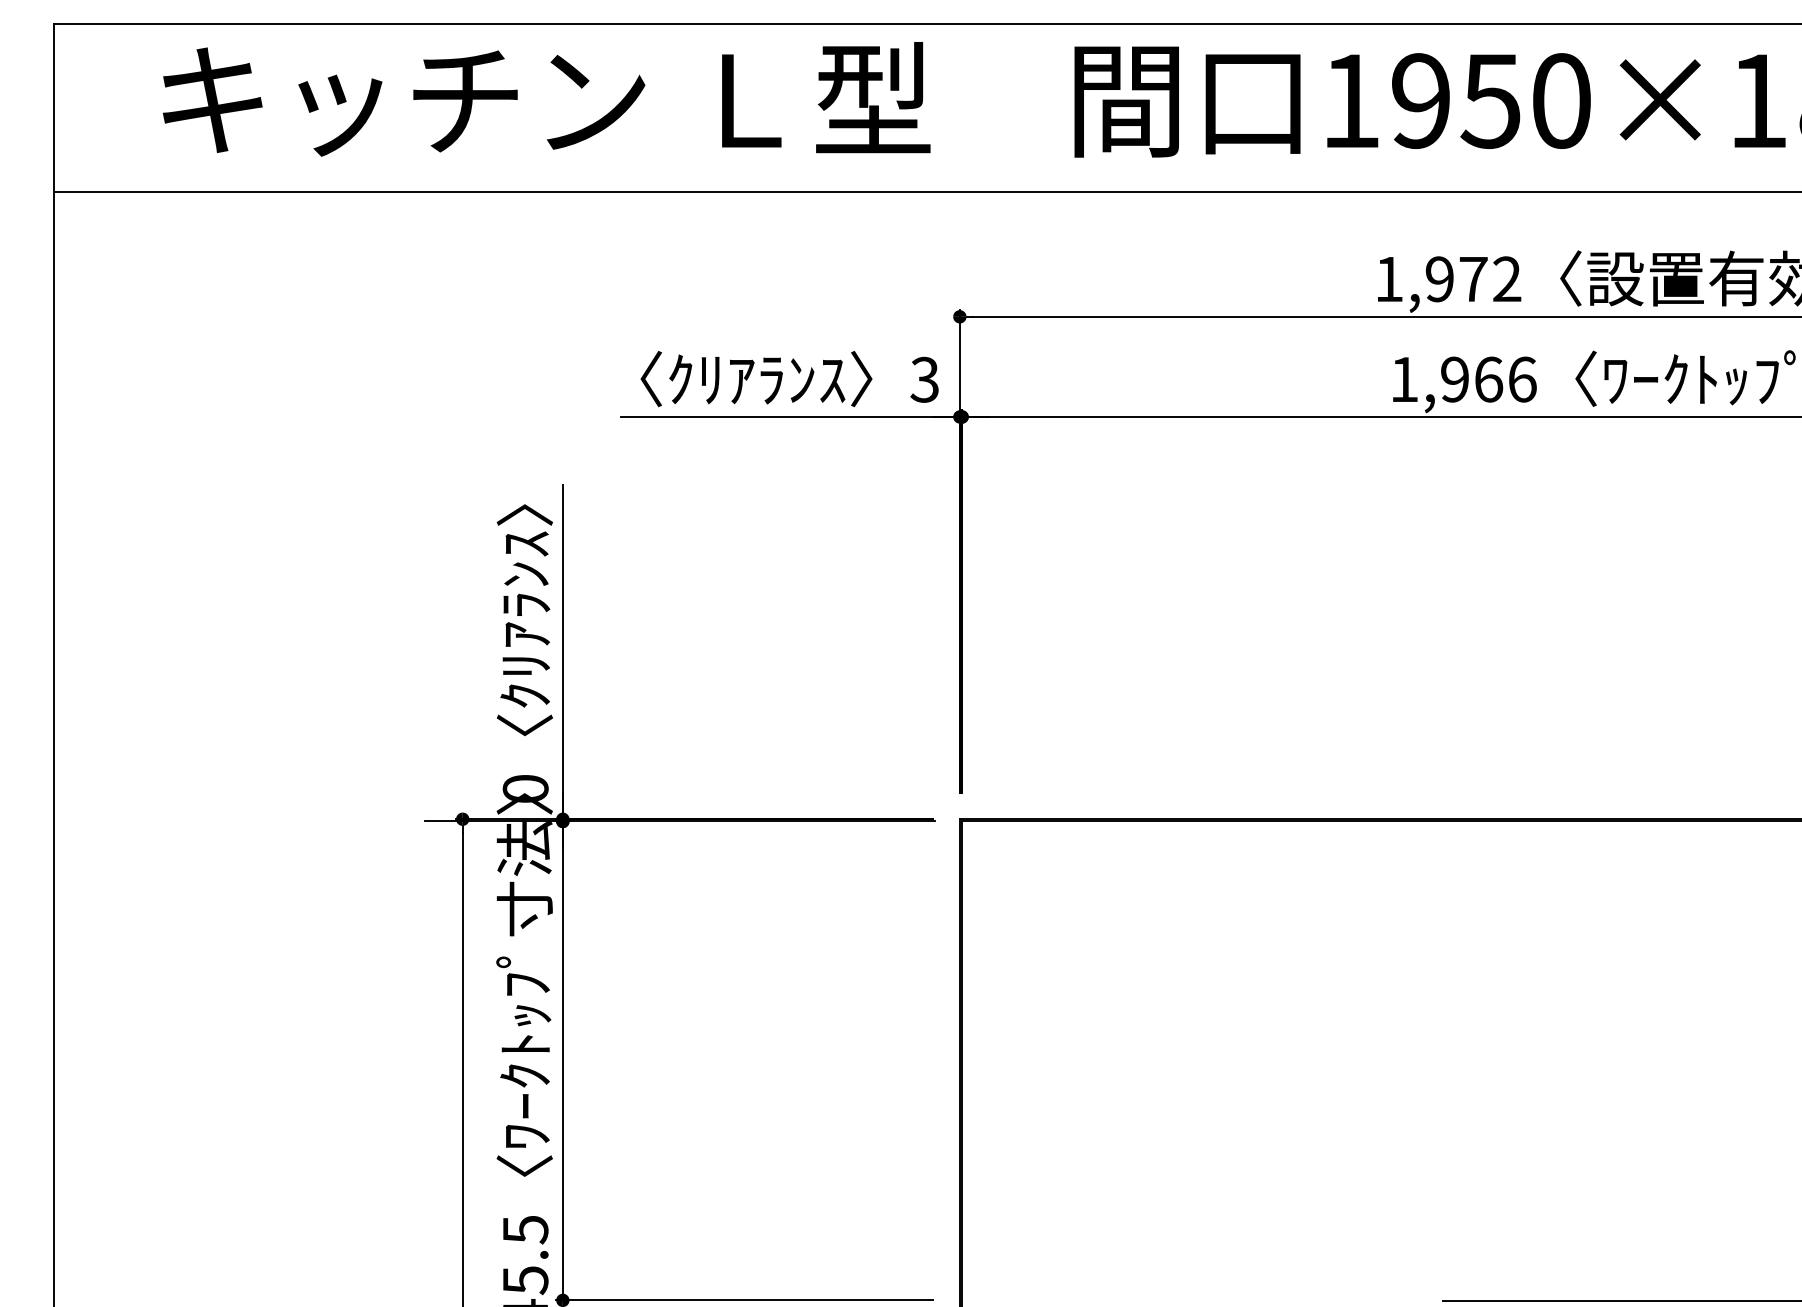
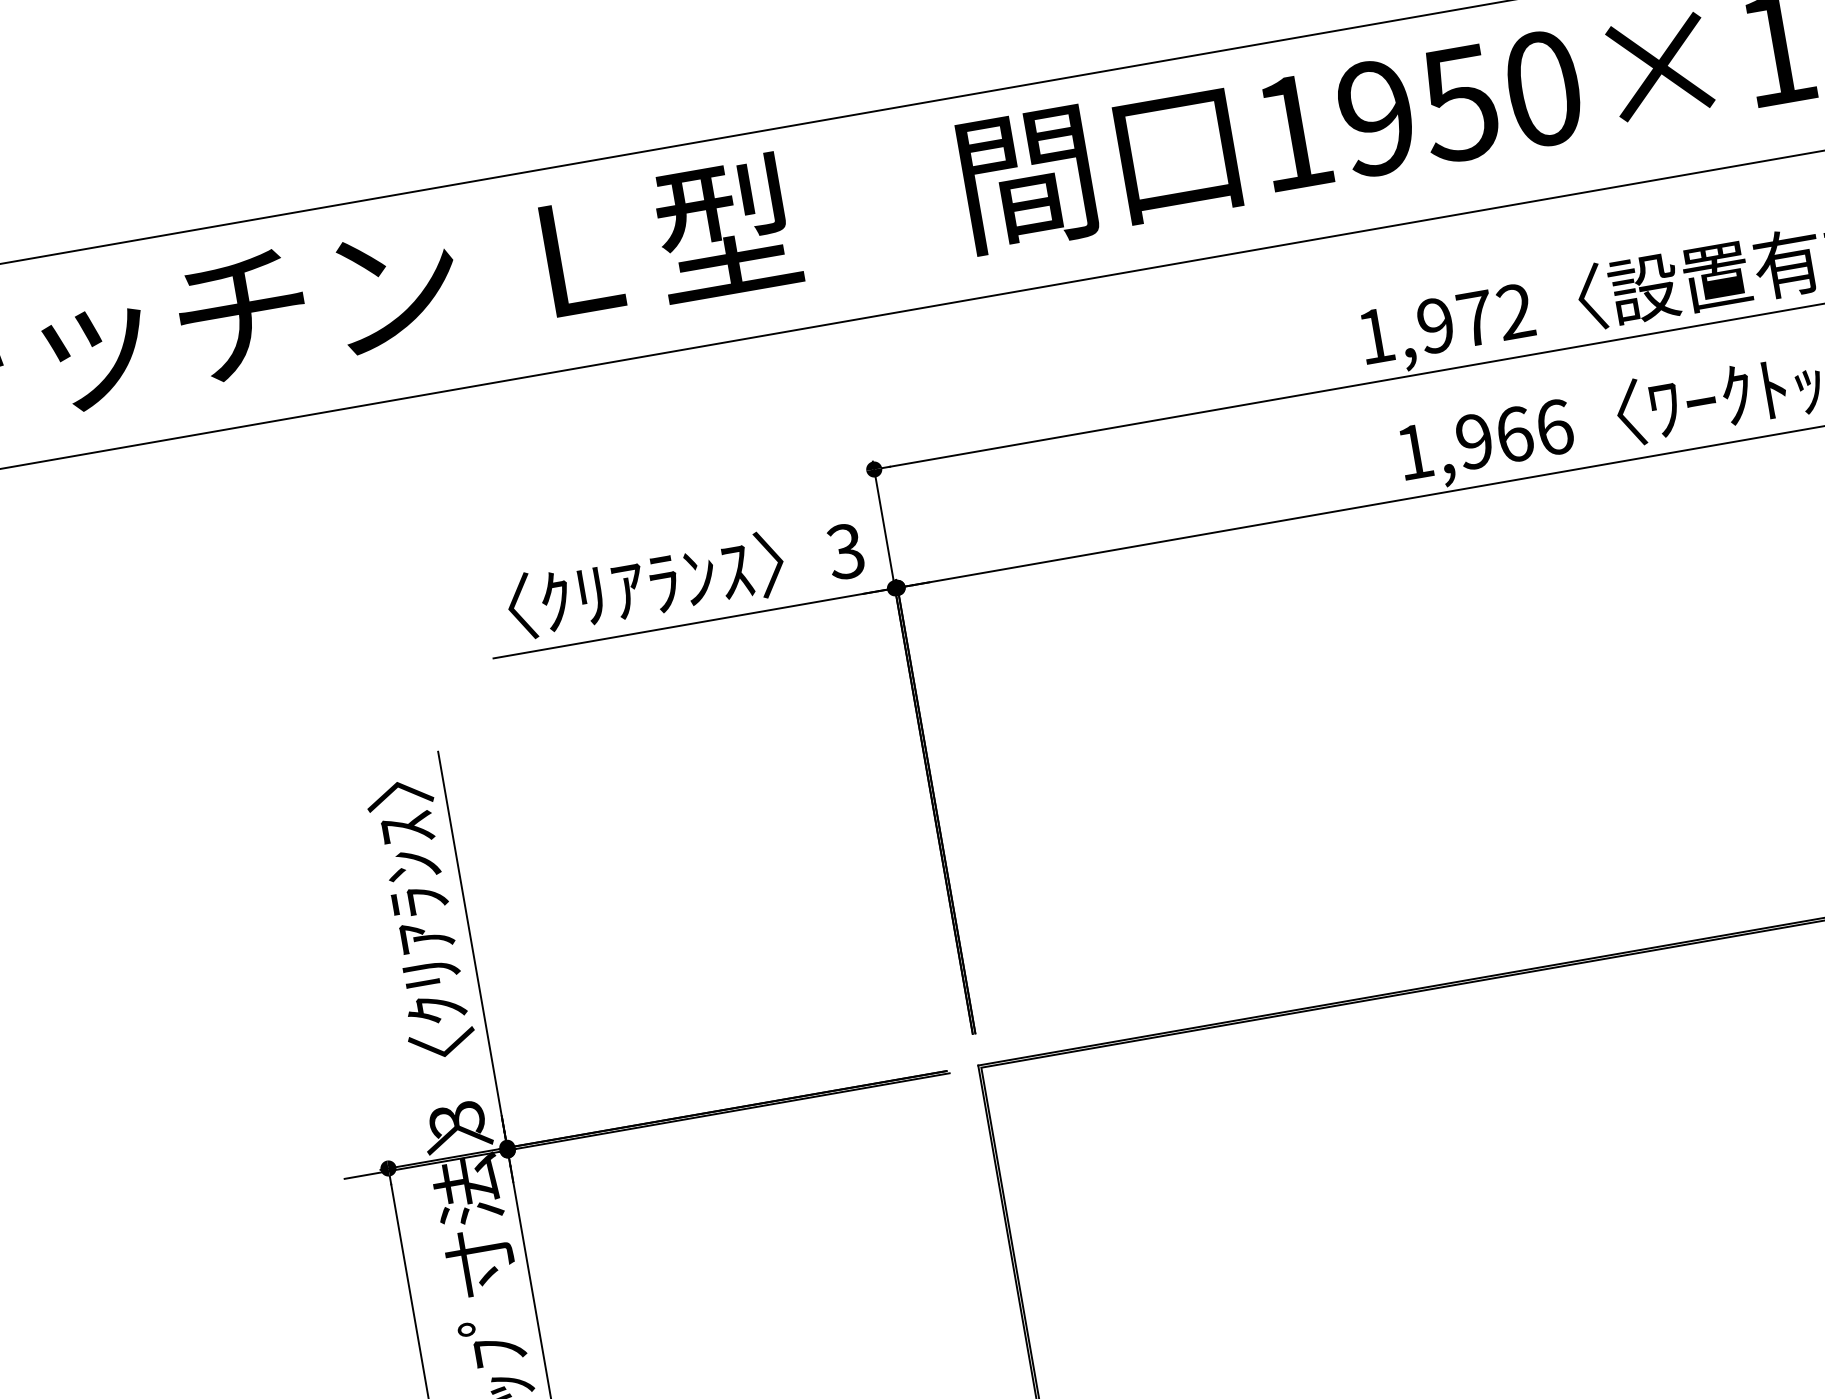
text: (525, 789) -> (456, 1120), 0 -> 3

